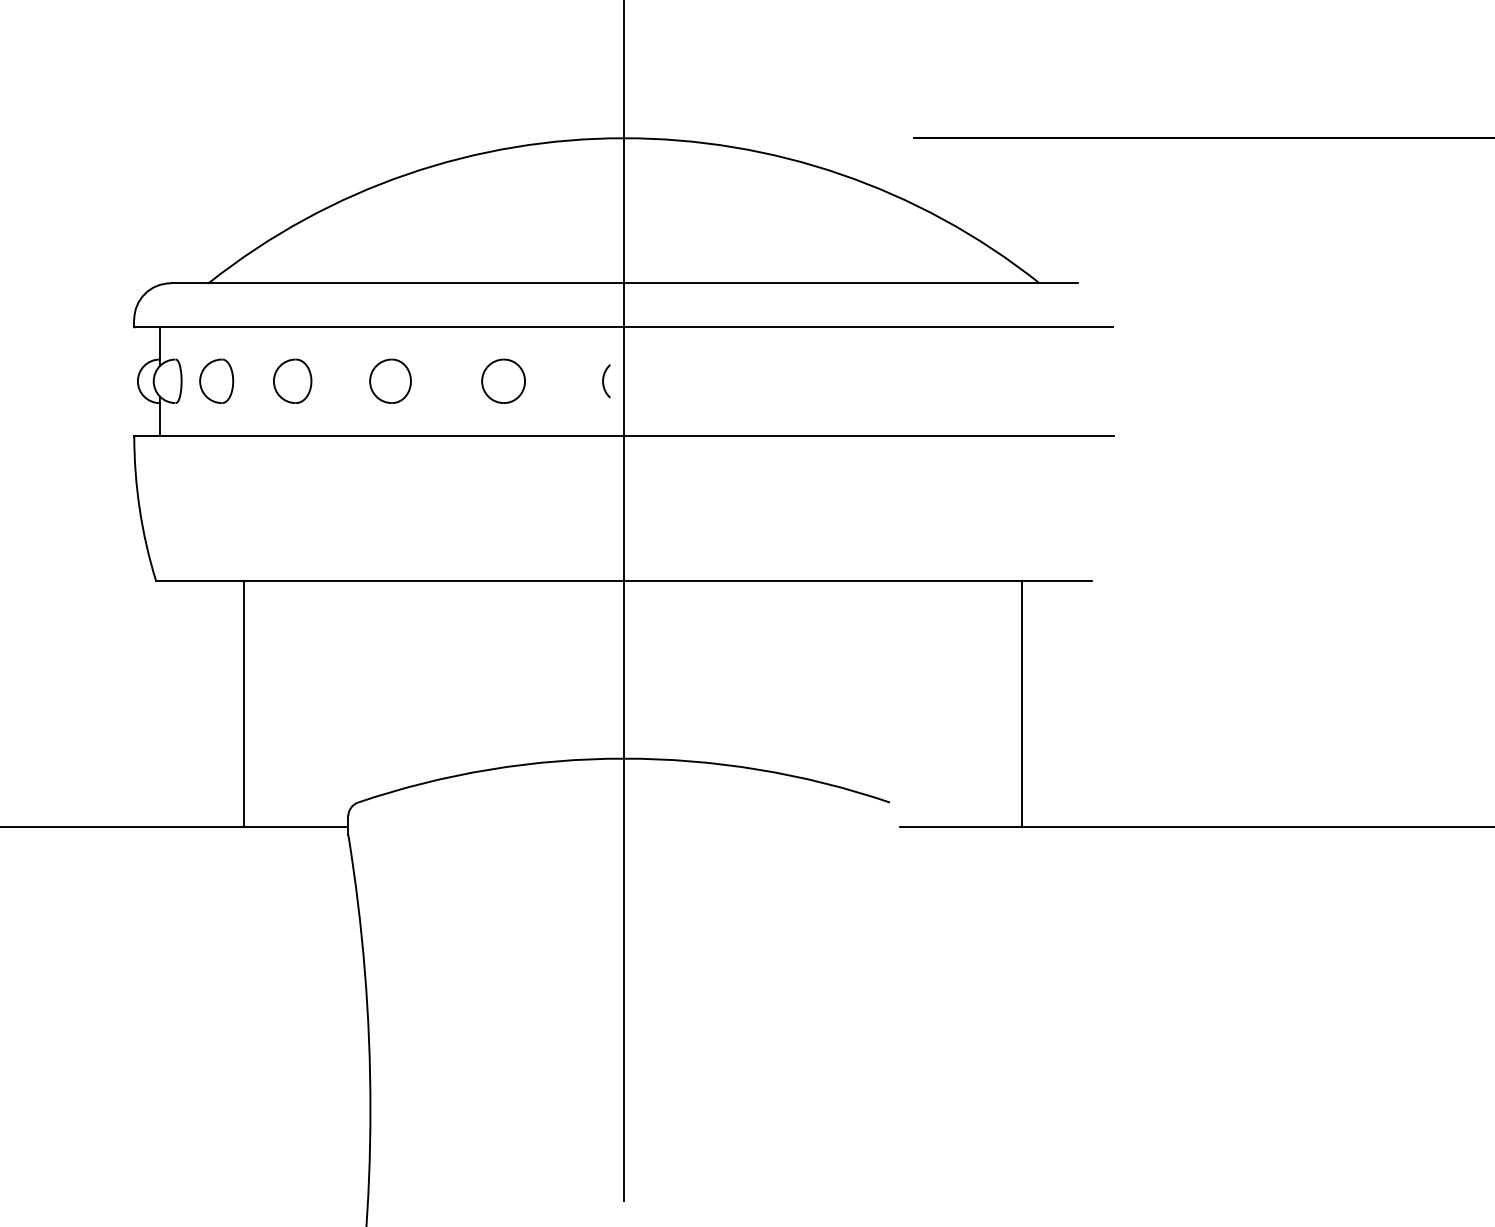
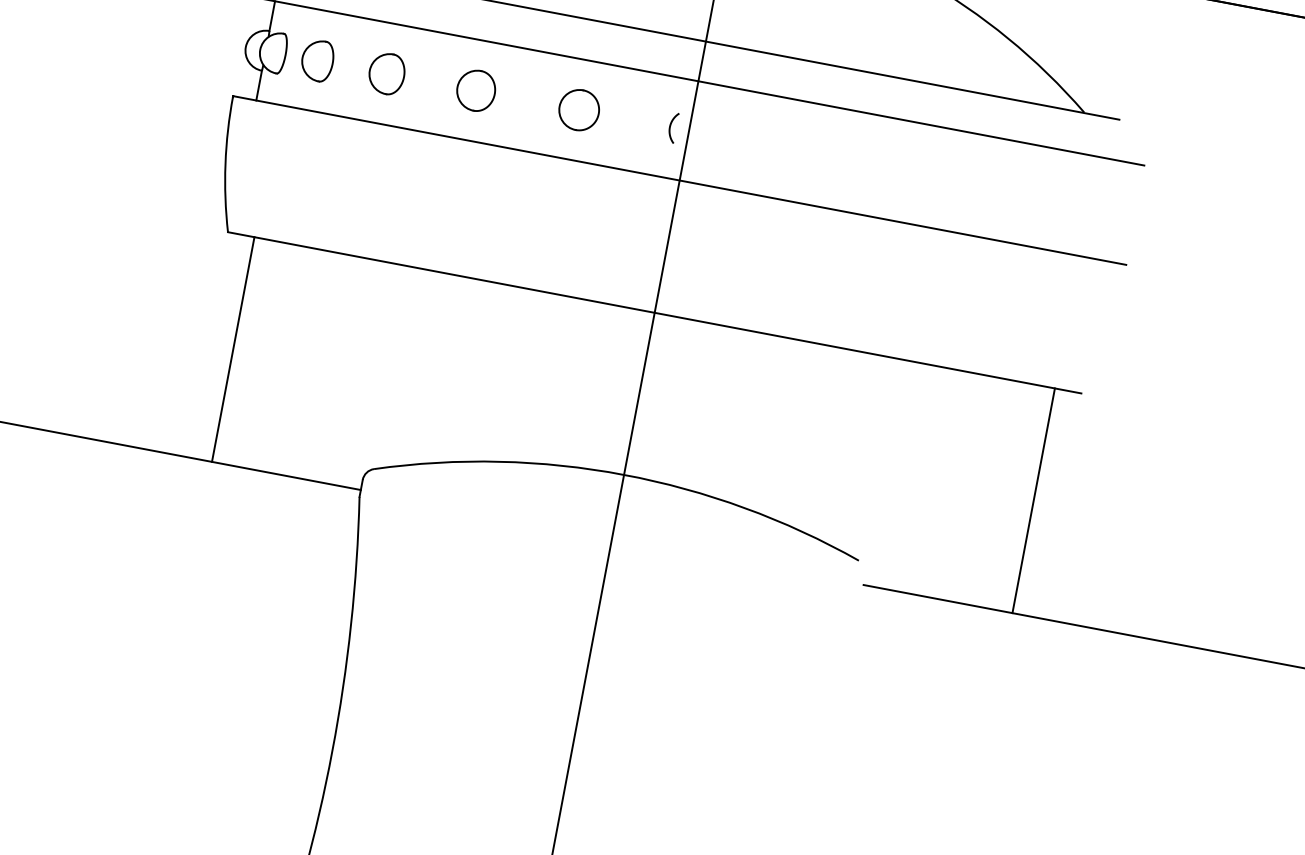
line: (244, 703) -> (233, 349), moved
line: (1022, 703) -> (1034, 500), moved

